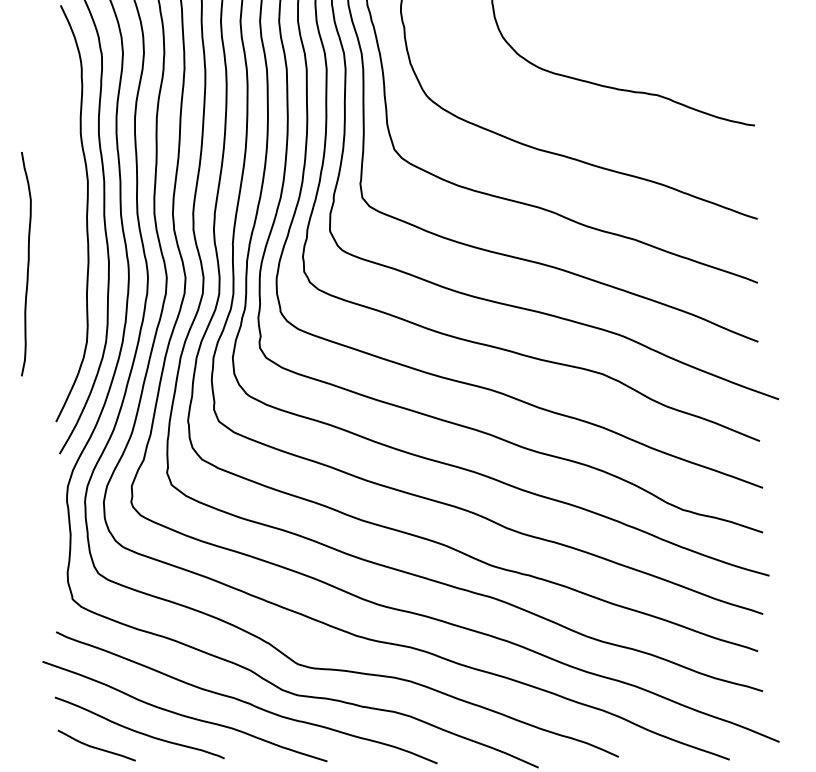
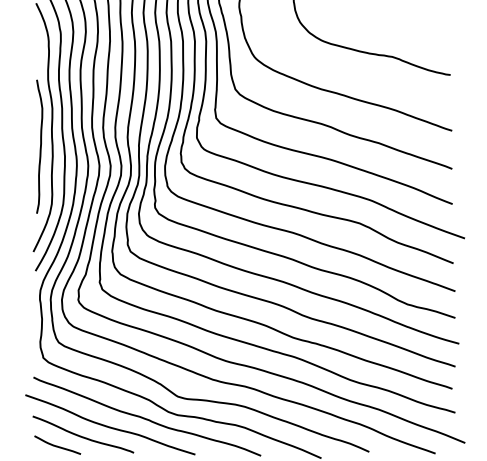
curve: (27, 263) -> (40, 146), moved

